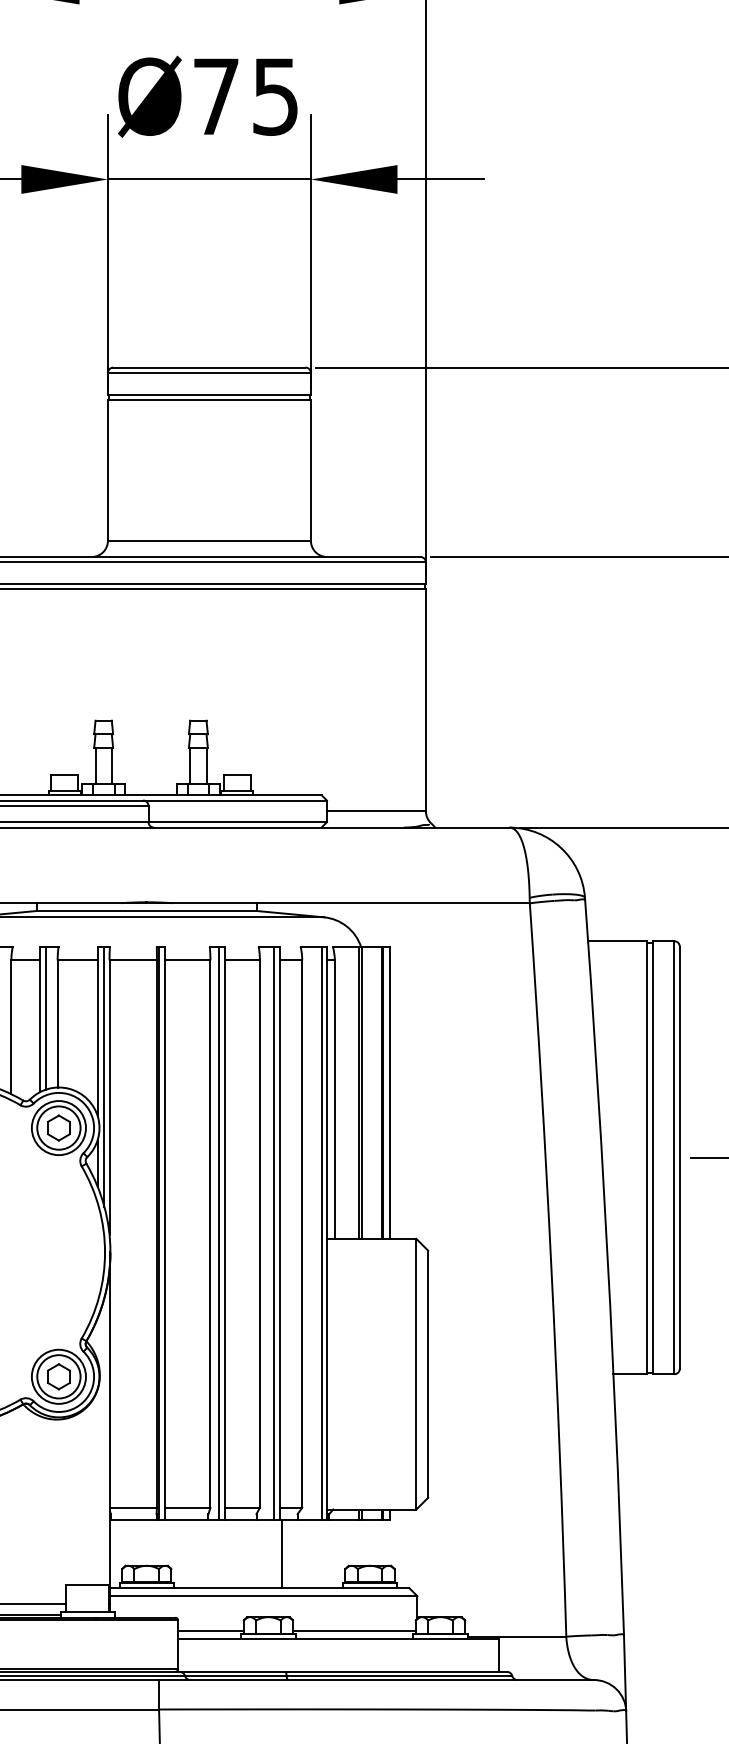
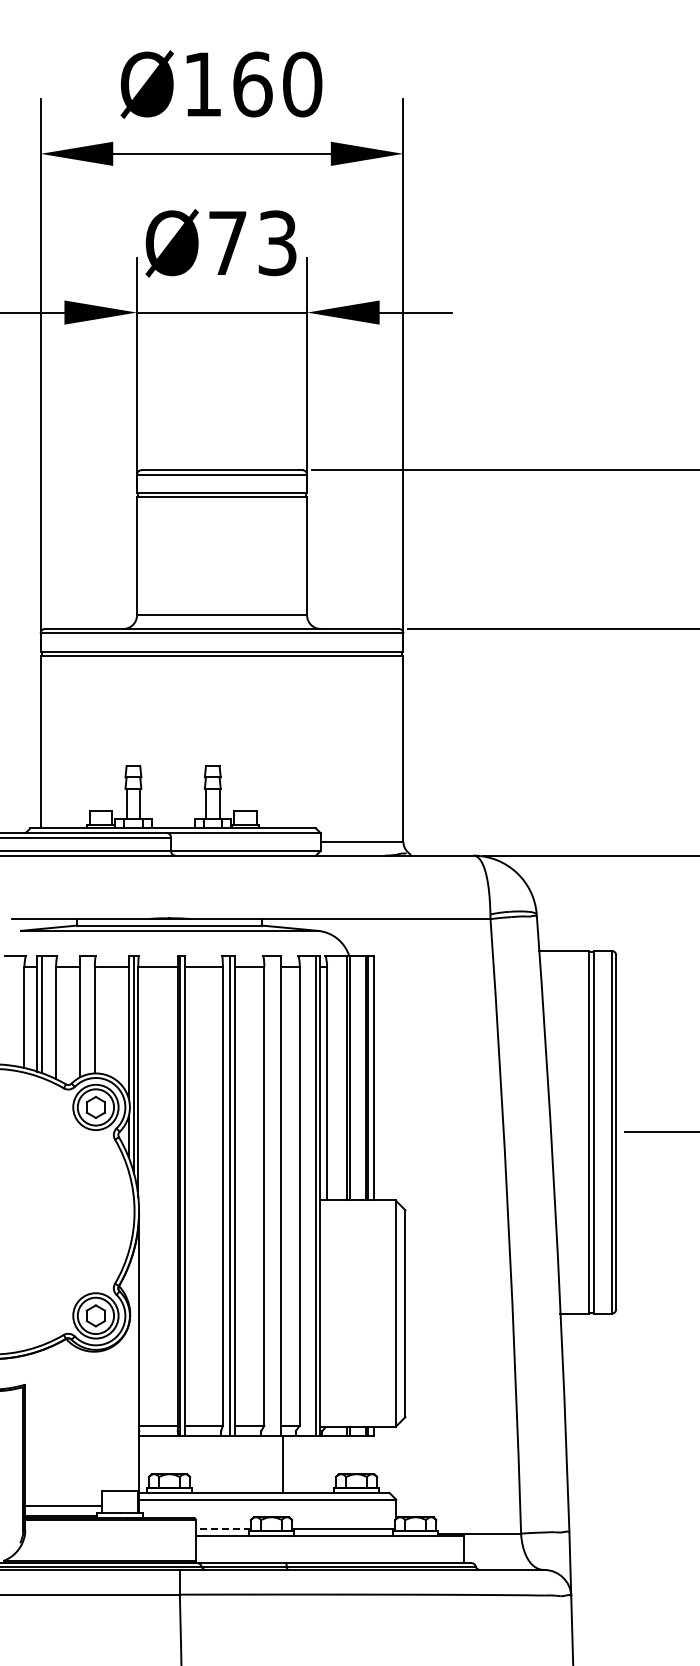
text: (275, 95) -> (277, 242), Ø75 -> Ø73
line: (46, 1018) -> (85, 1015), removed
line: (274, 1233) -> (276, 1195), removed
line: (211, 1631) -> (223, 1529), solid -> dashed

